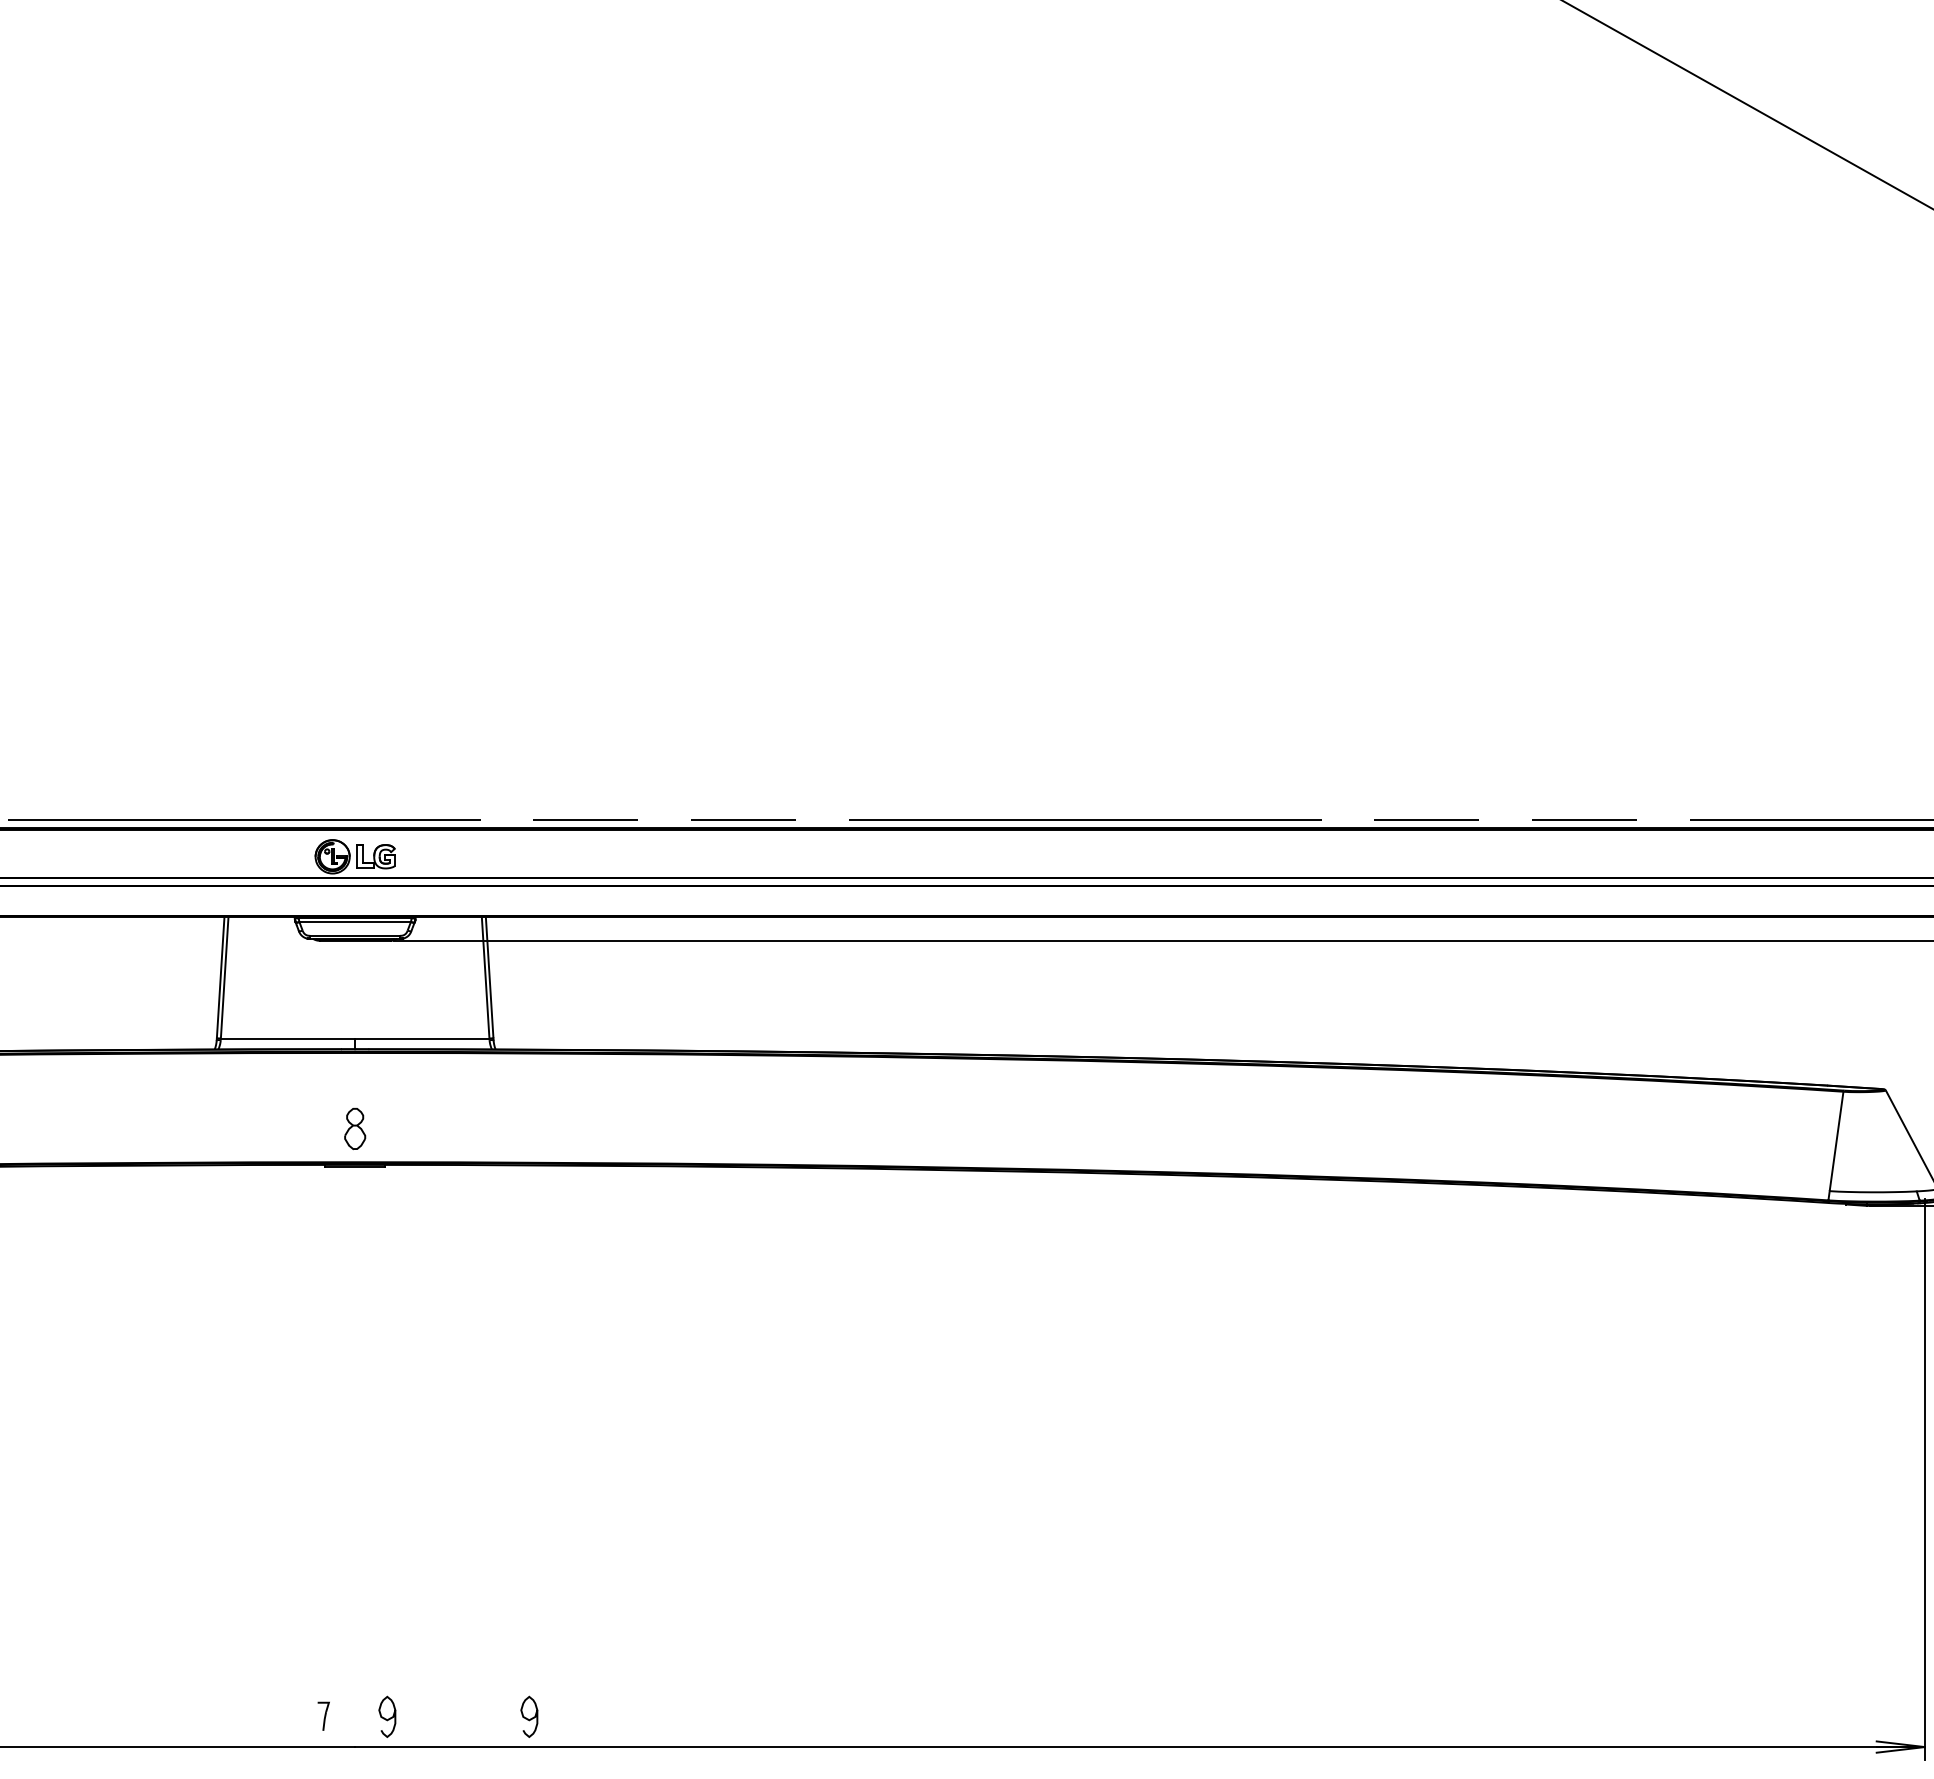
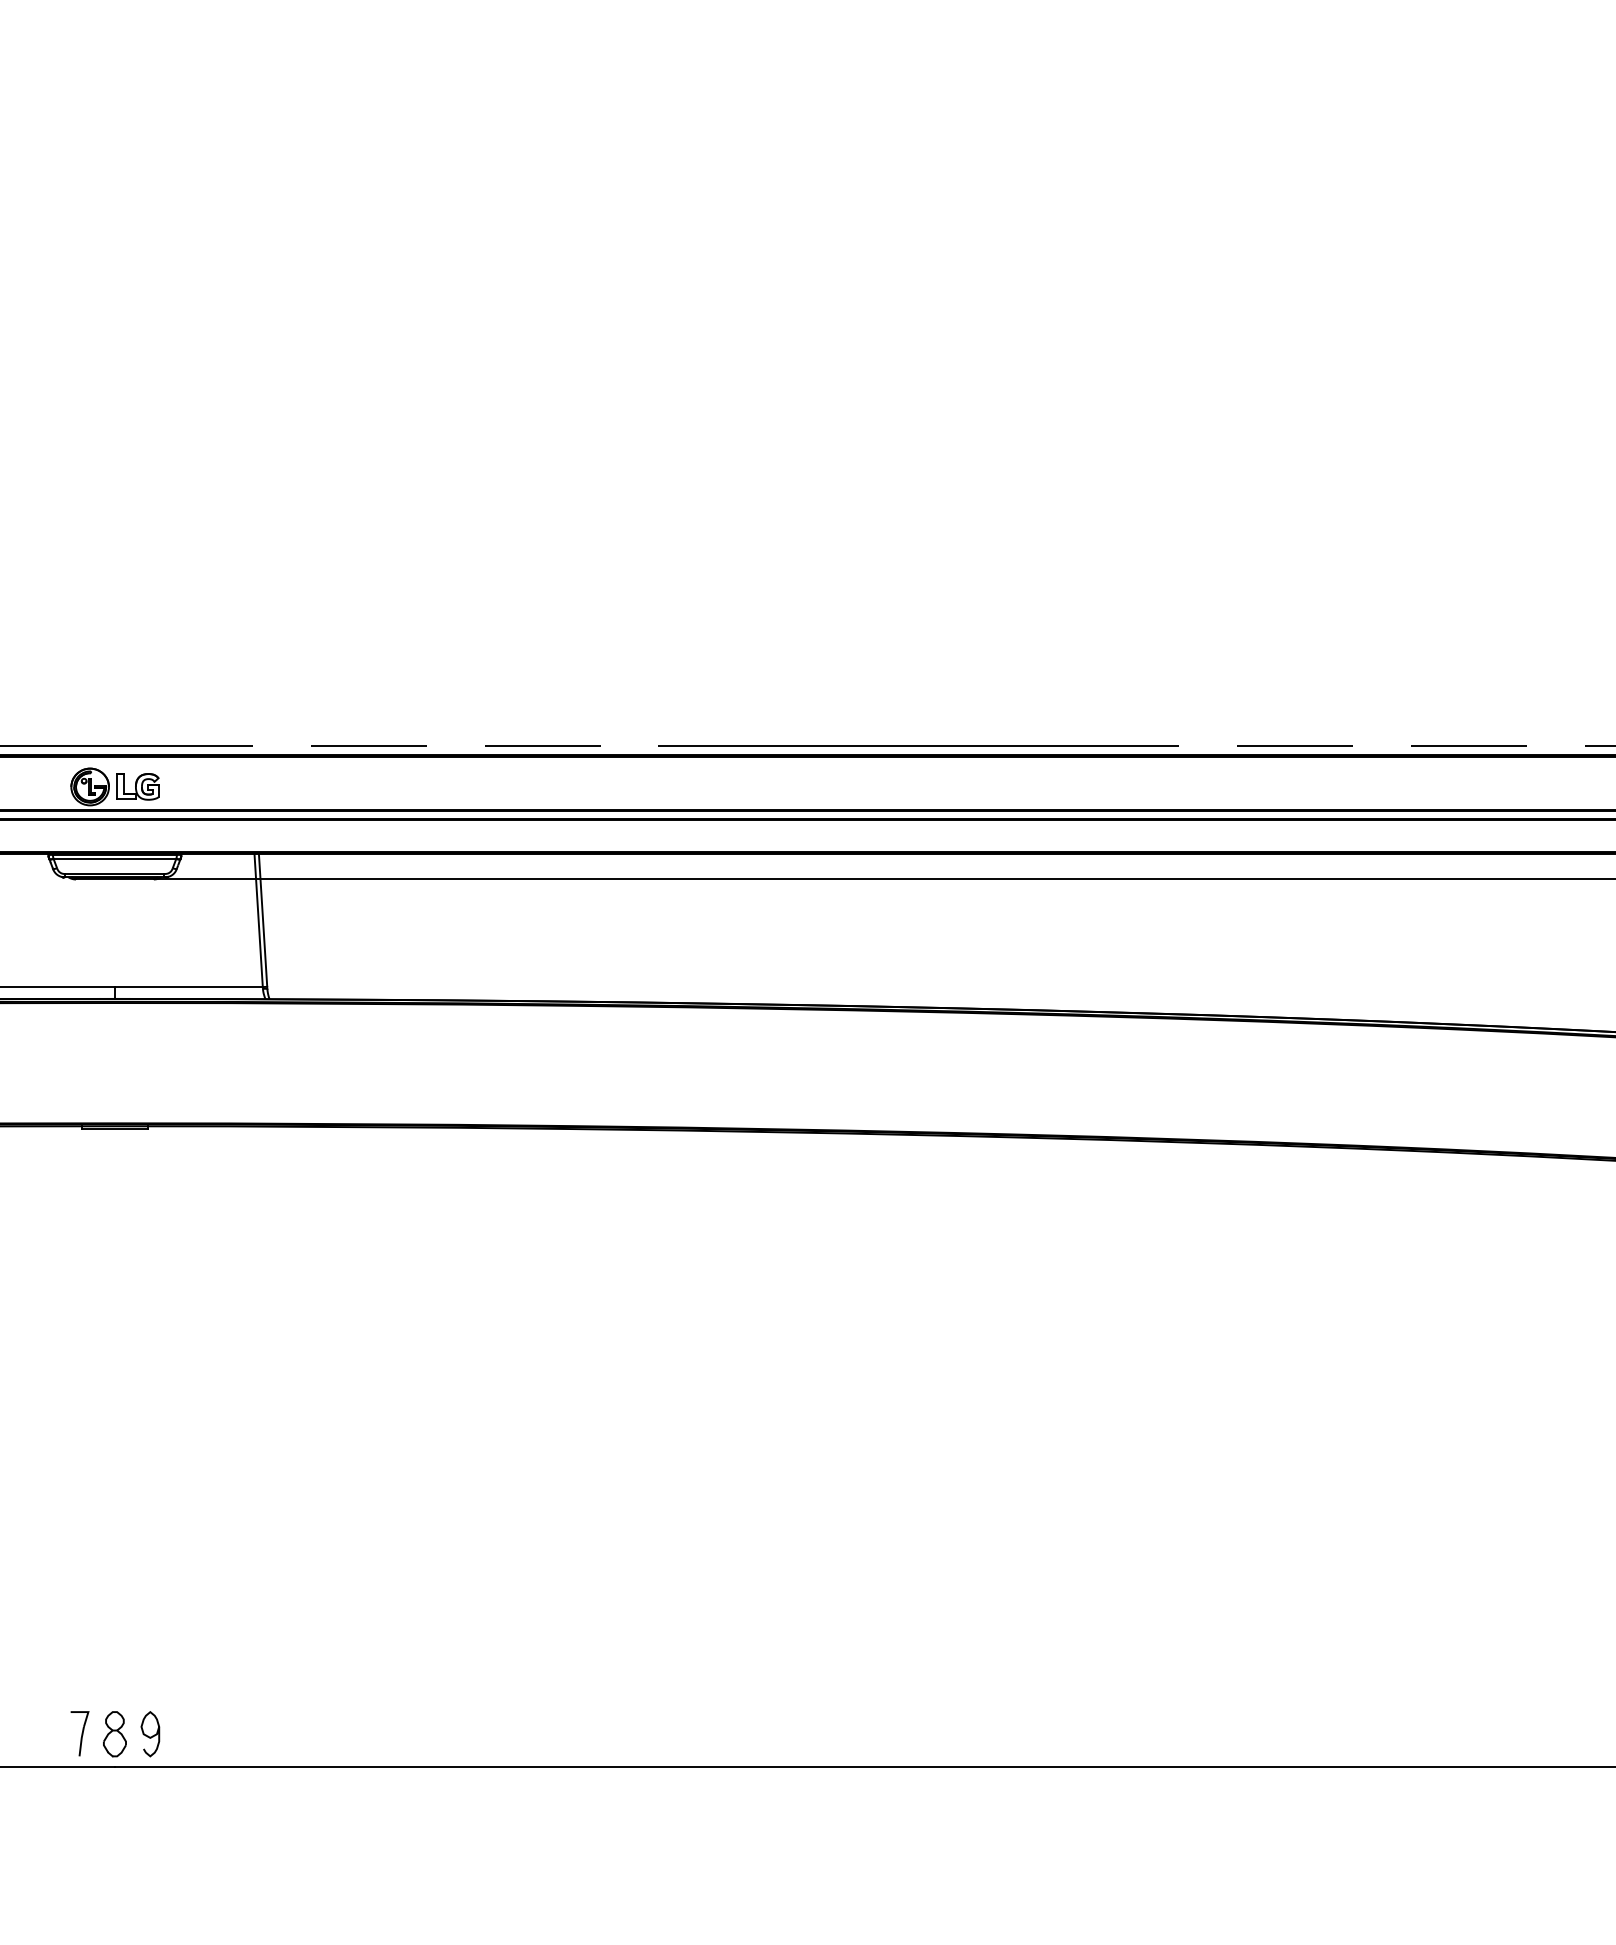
part: (355, 1129) -> (115, 1734), moved
part: (323, 1716) -> (80, 1733), size x1.43
curve: (528, 1718) -> (305, 1735), removed

